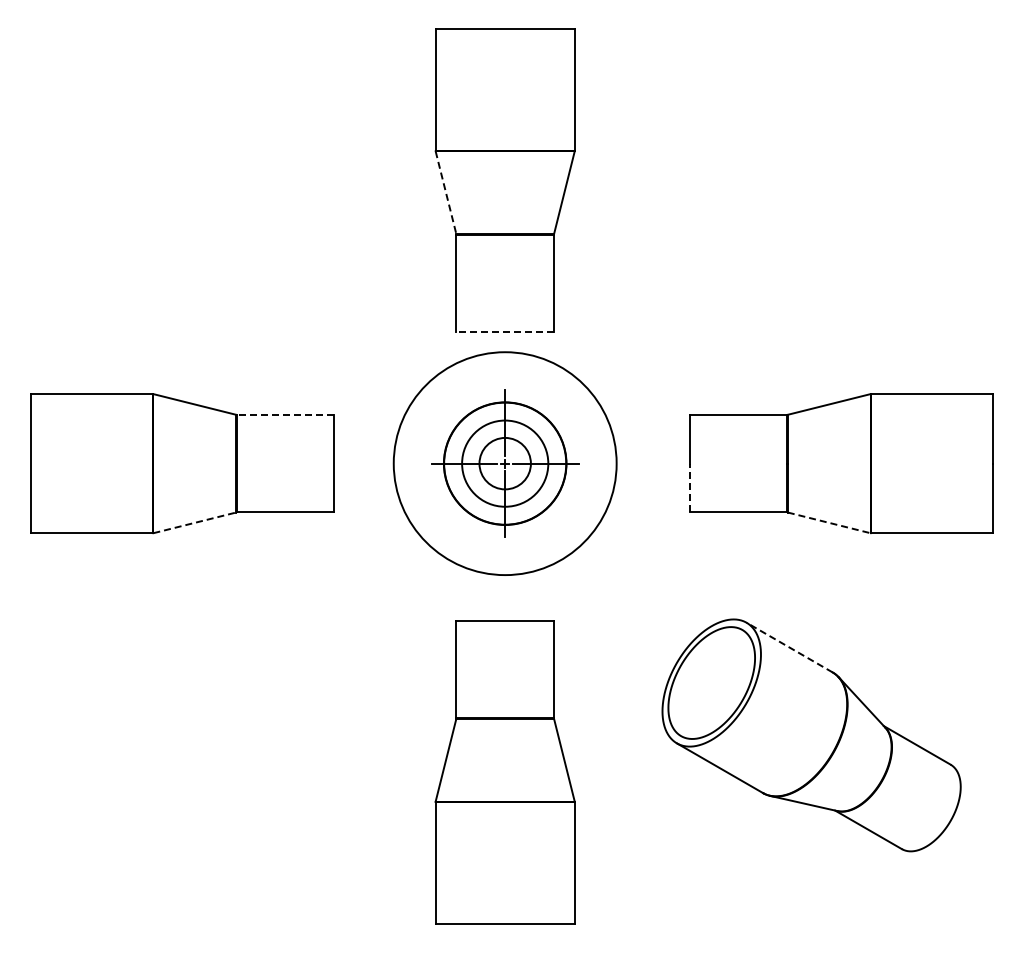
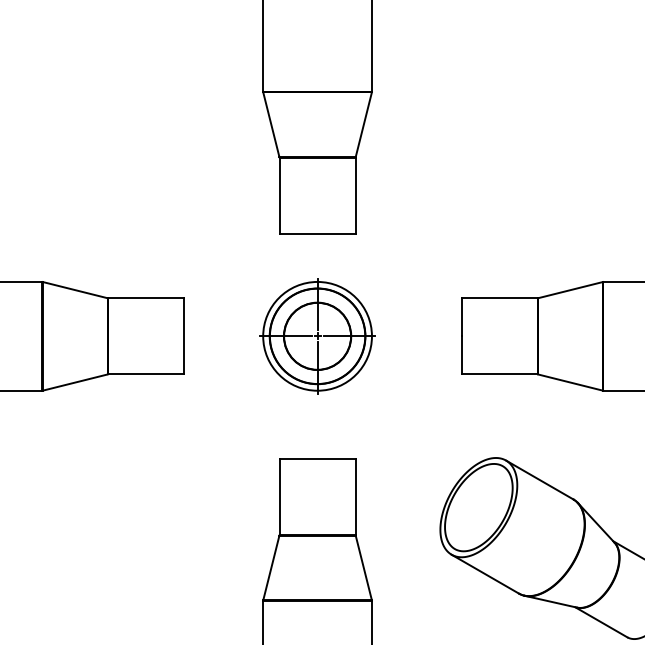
line: (446, 192) -> (271, 124), dashed -> solid
line: (505, 332) -> (317, 233), dashed -> solid
line: (285, 414) -> (146, 297), dashed -> solid
circle: (504, 463) -> (317, 336), size x0.62
circle: (505, 463) -> (317, 336), size x1.67
line: (689, 487) -> (461, 354), dashed -> solid
line: (194, 522) -> (74, 382), dashed -> solid
line: (829, 522) -> (570, 382), dashed -> solid
line: (789, 647) -> (539, 479), dashed -> solid

